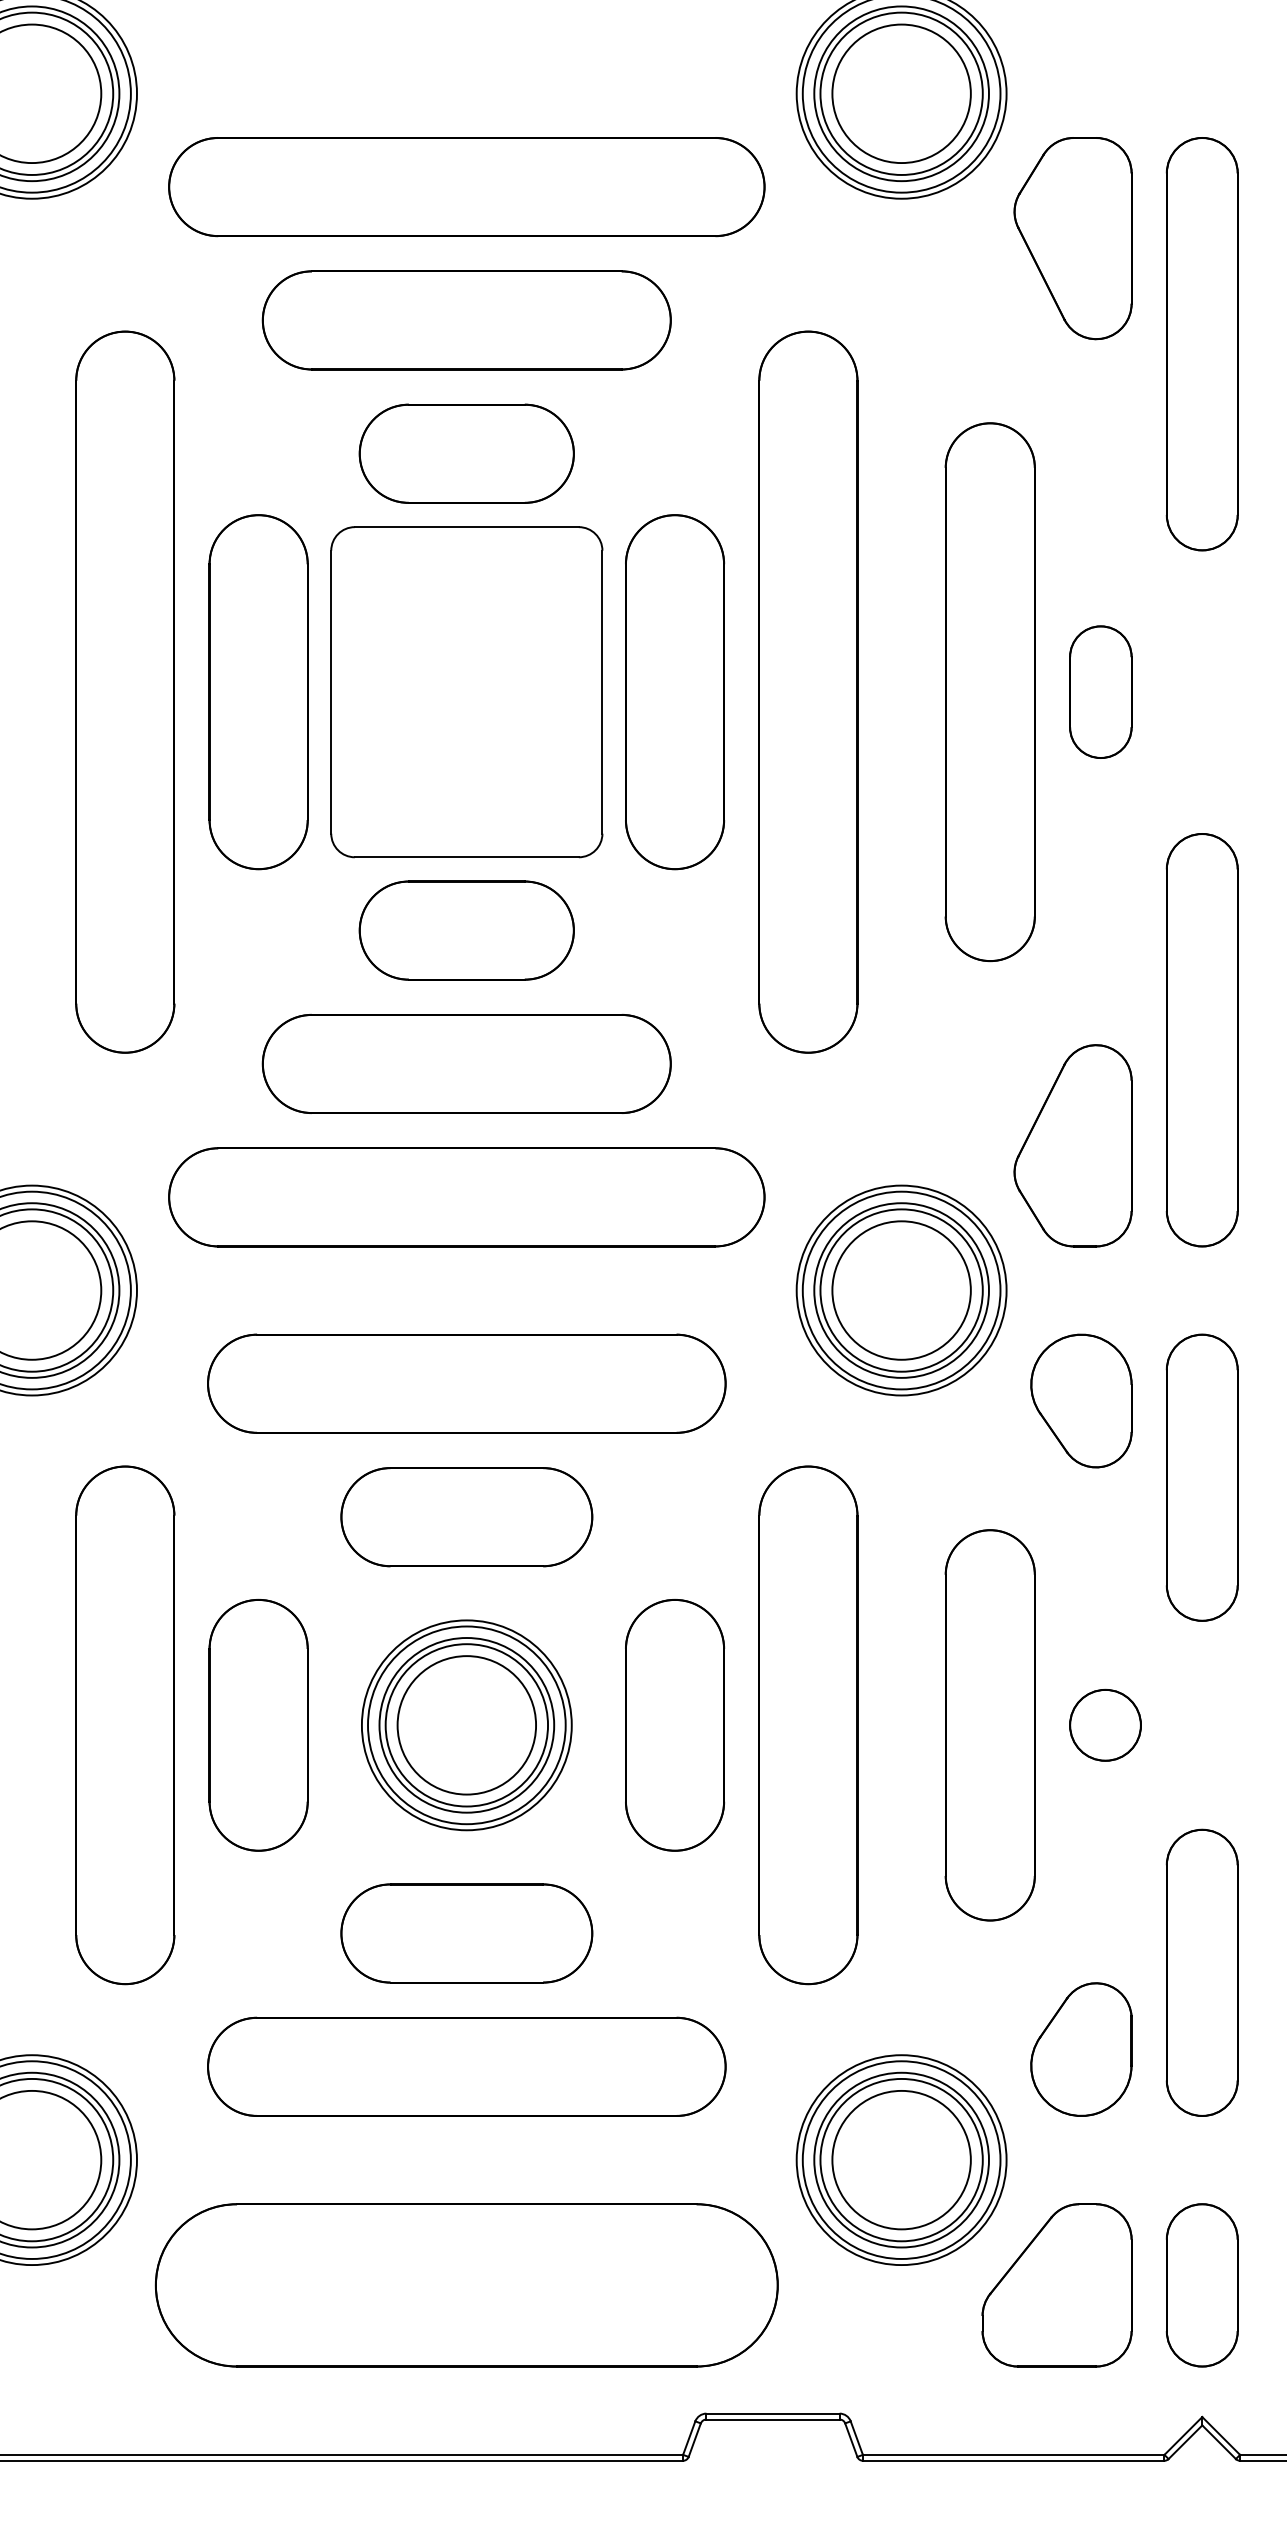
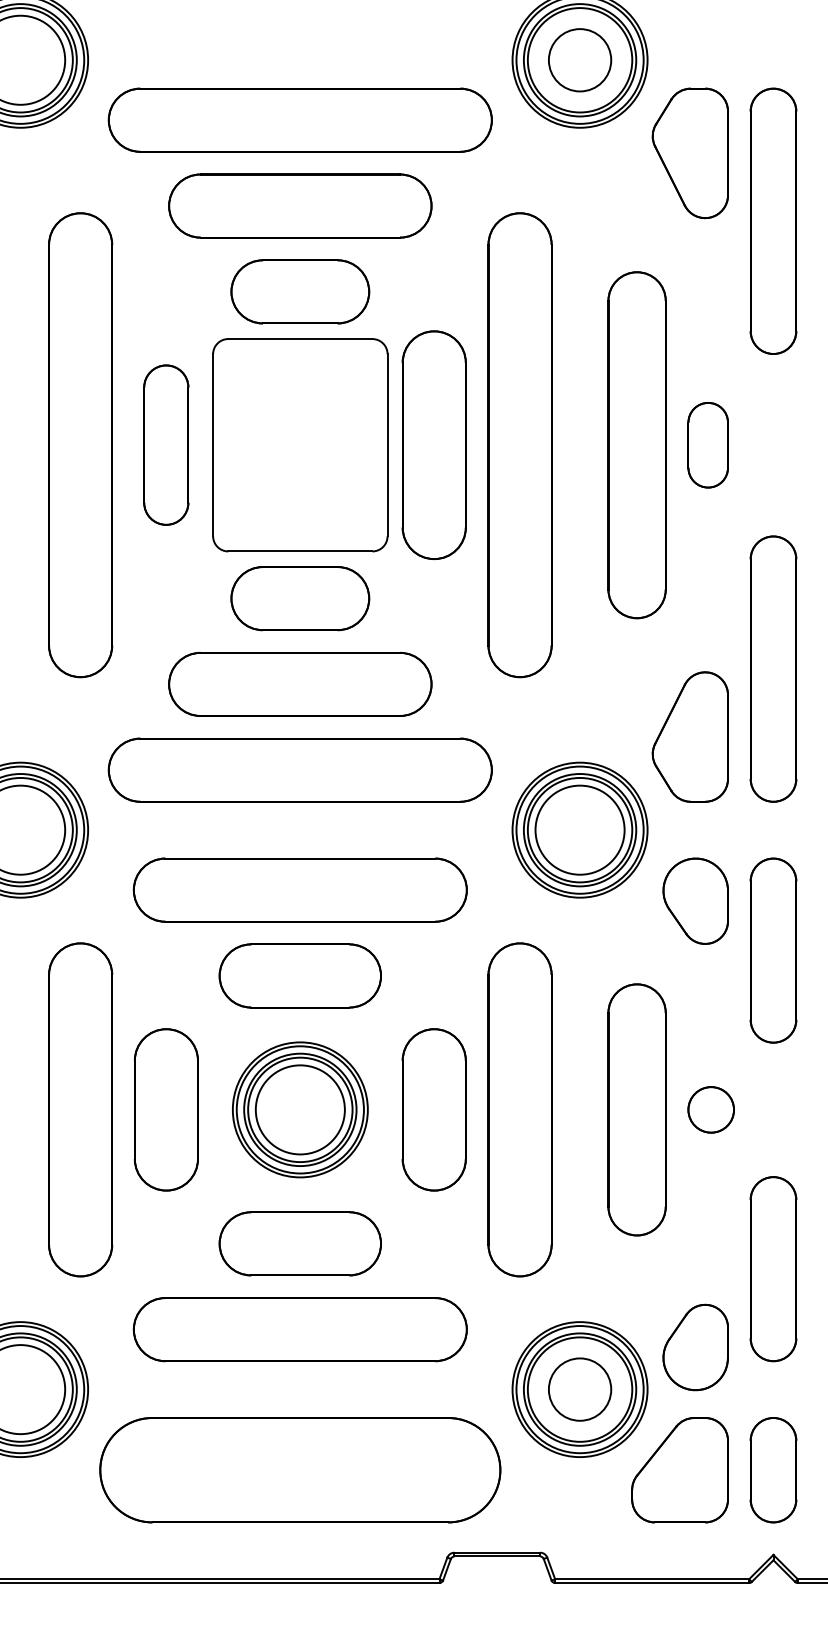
circle: (900, 92) -> (579, 59), size x0.7
part: (257, 691) -> (165, 444), size x0.7
part: (1081, 2049) -> (695, 1347), moved
circle: (900, 2159) -> (579, 1389), size x0.7

